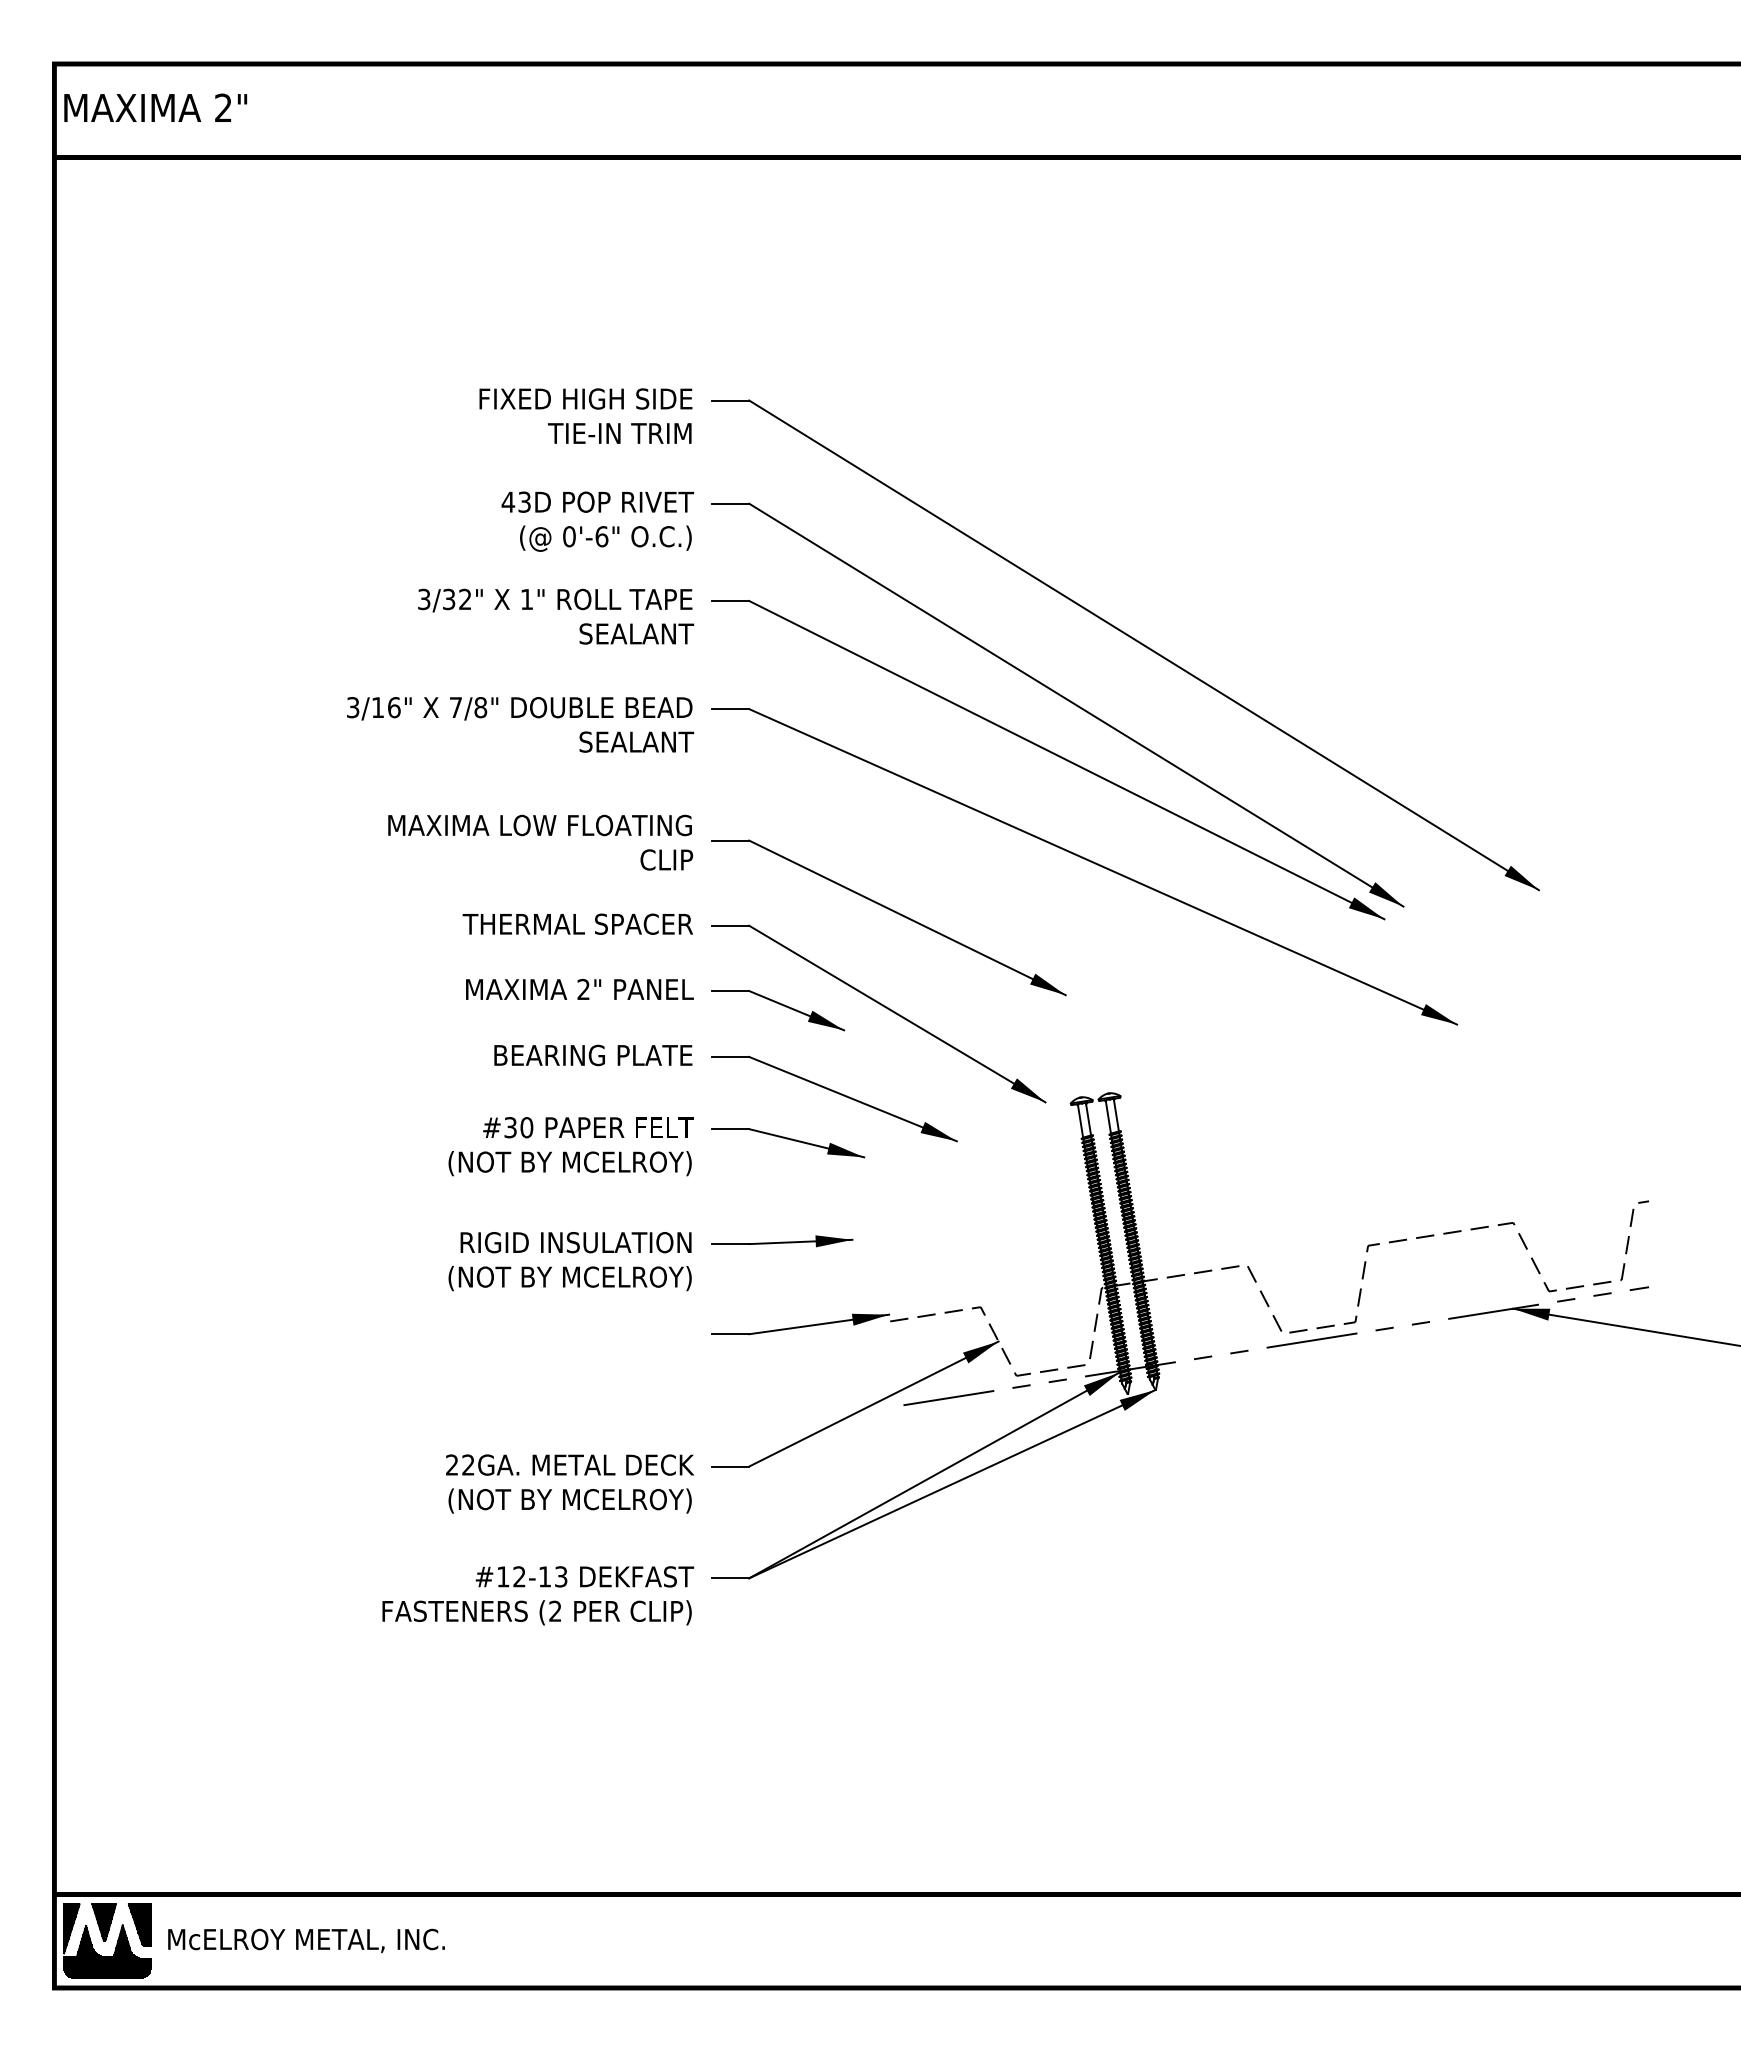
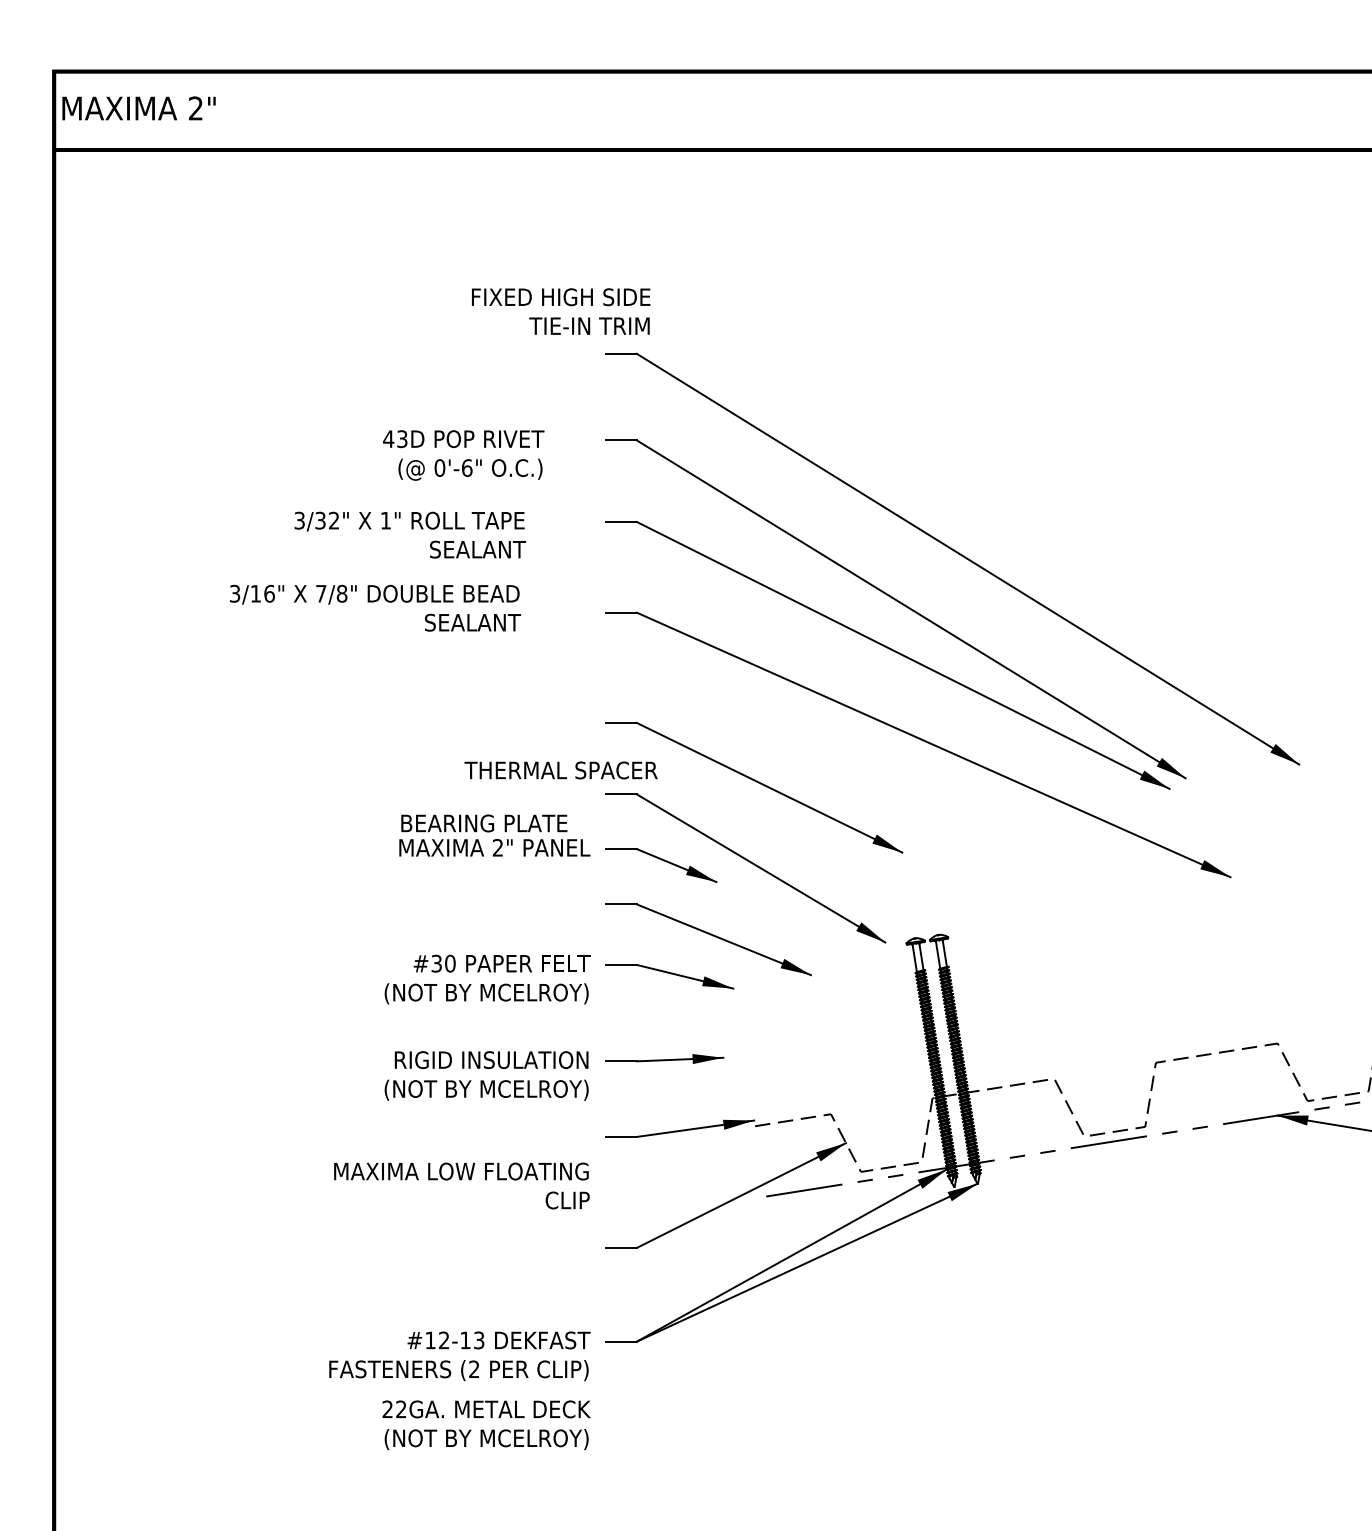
text: (585, 415) -> (560, 311), moved
text: (597, 521) -> (463, 455), moved
text: (556, 616) -> (410, 534), moved
text: (520, 724) -> (375, 607), moved
text: (540, 842) -> (461, 1185), moved
text: (577, 923) -> (560, 769), moved
text: (593, 1055) -> (484, 823), moved
text: (570, 1483) -> (486, 1424), moved

